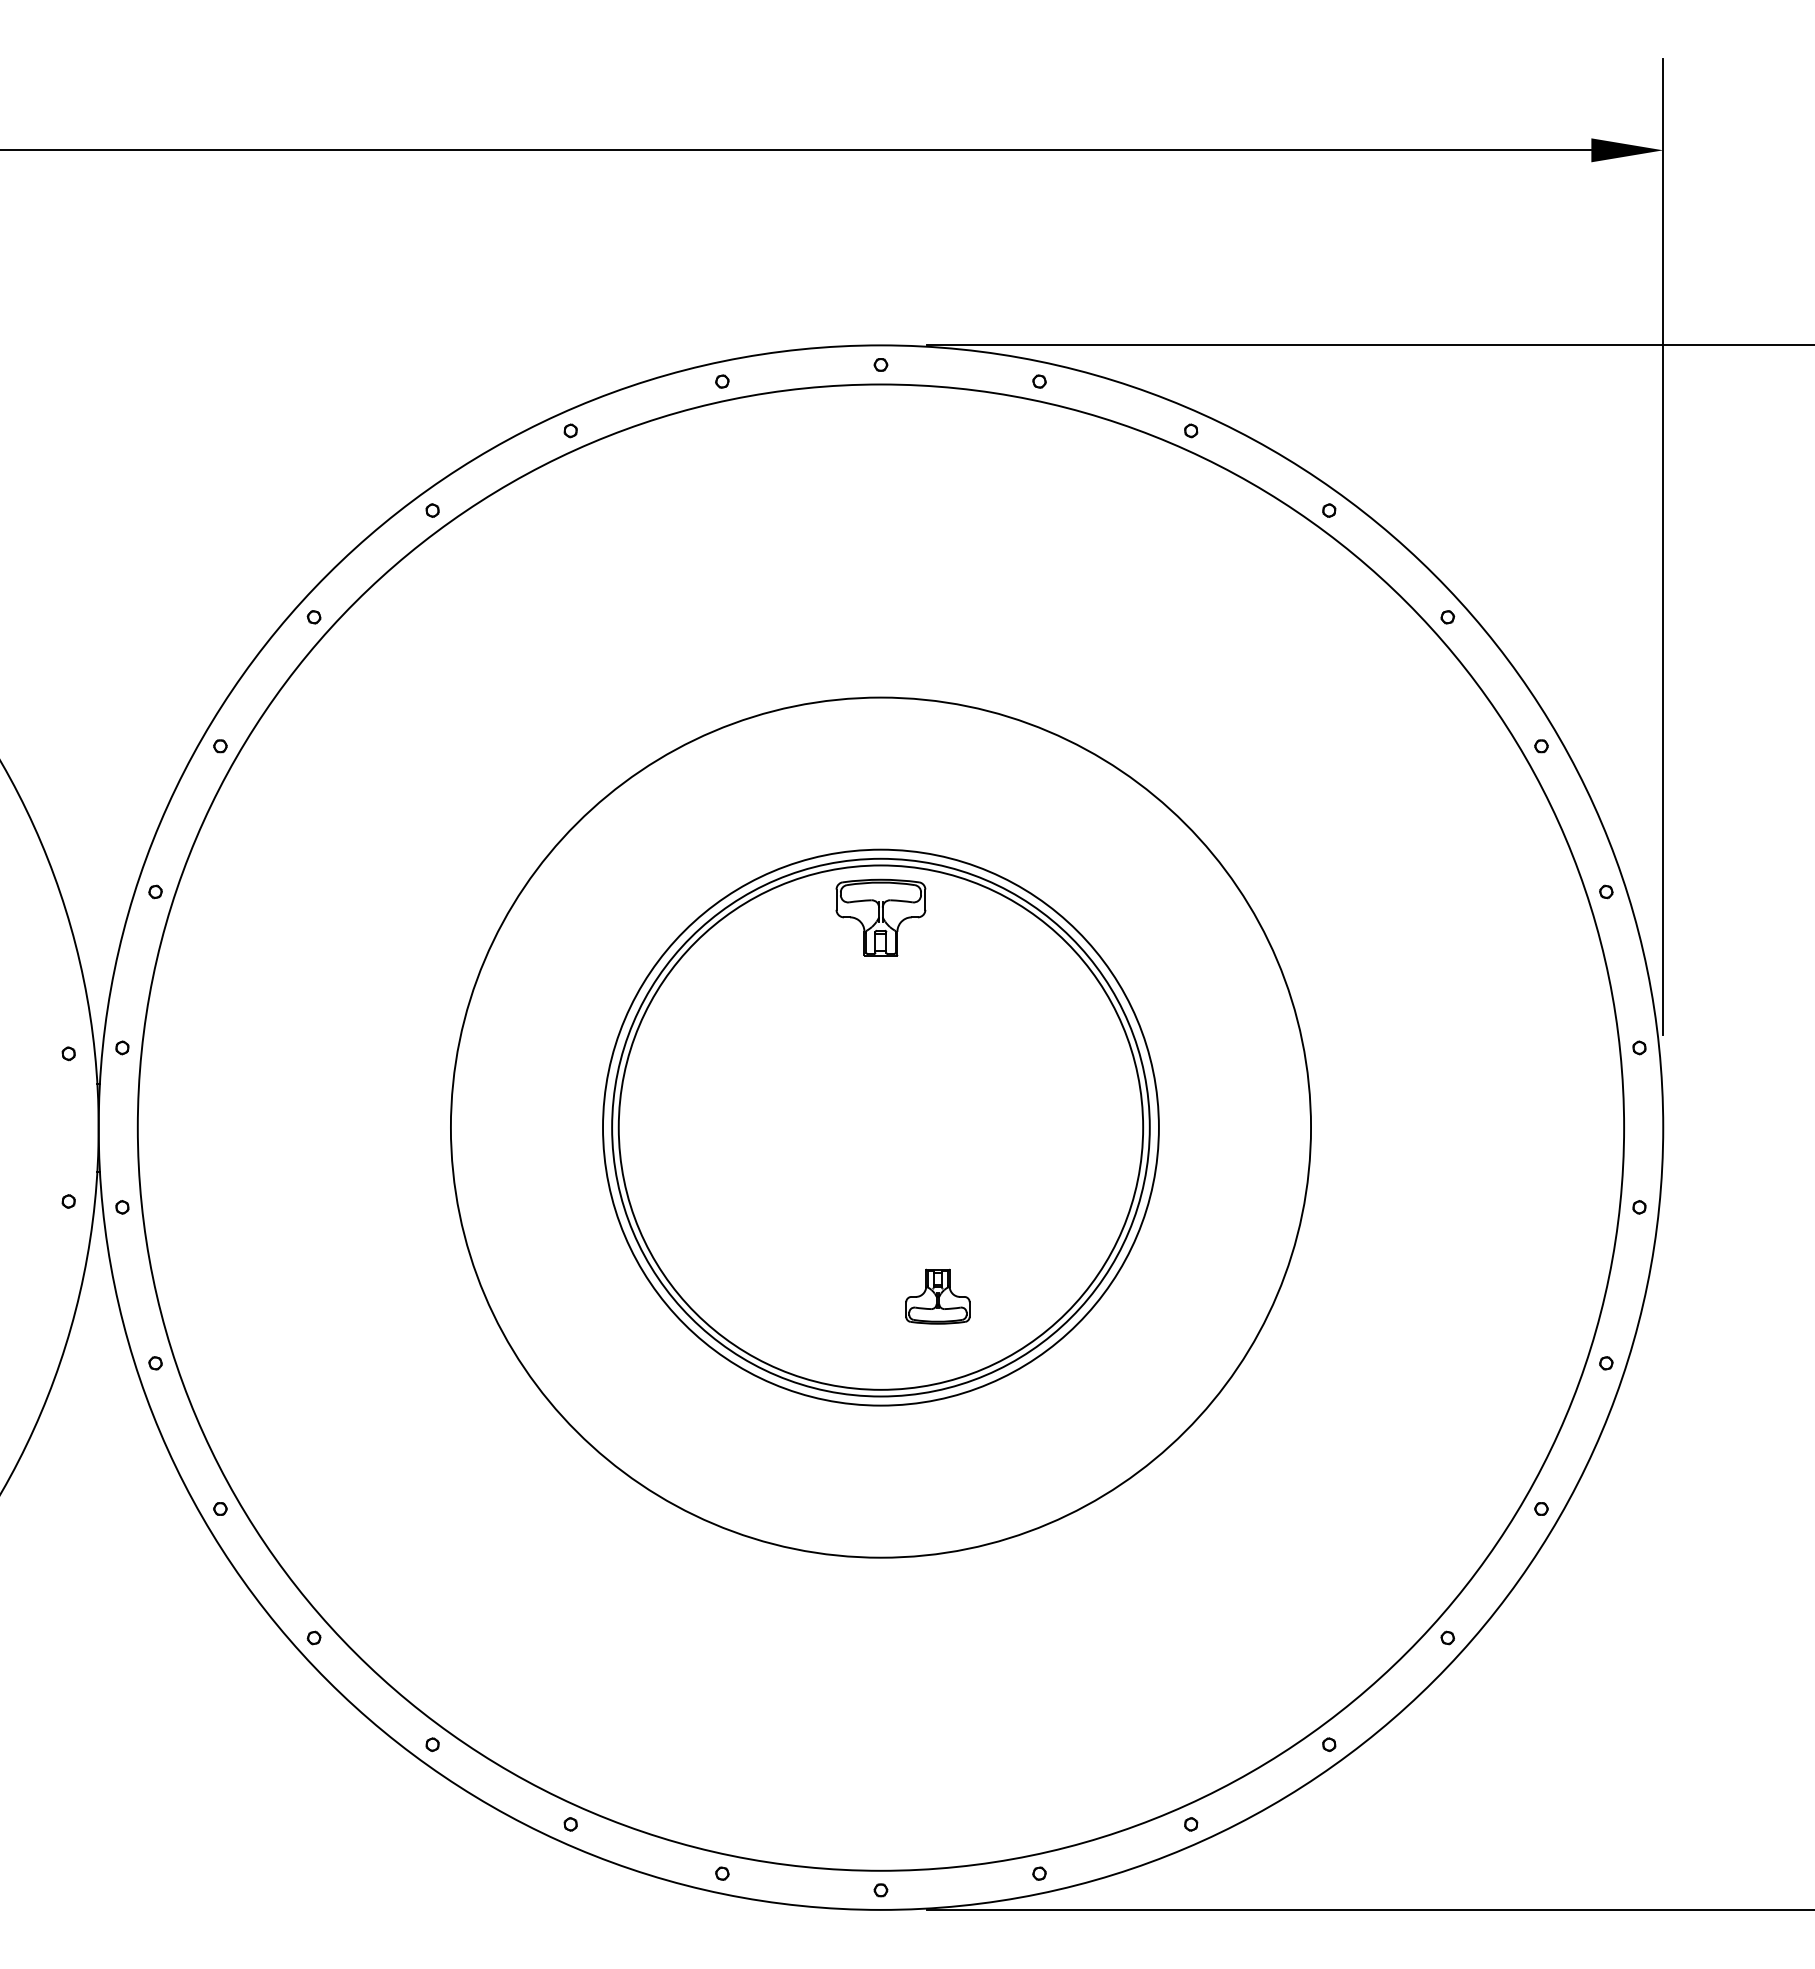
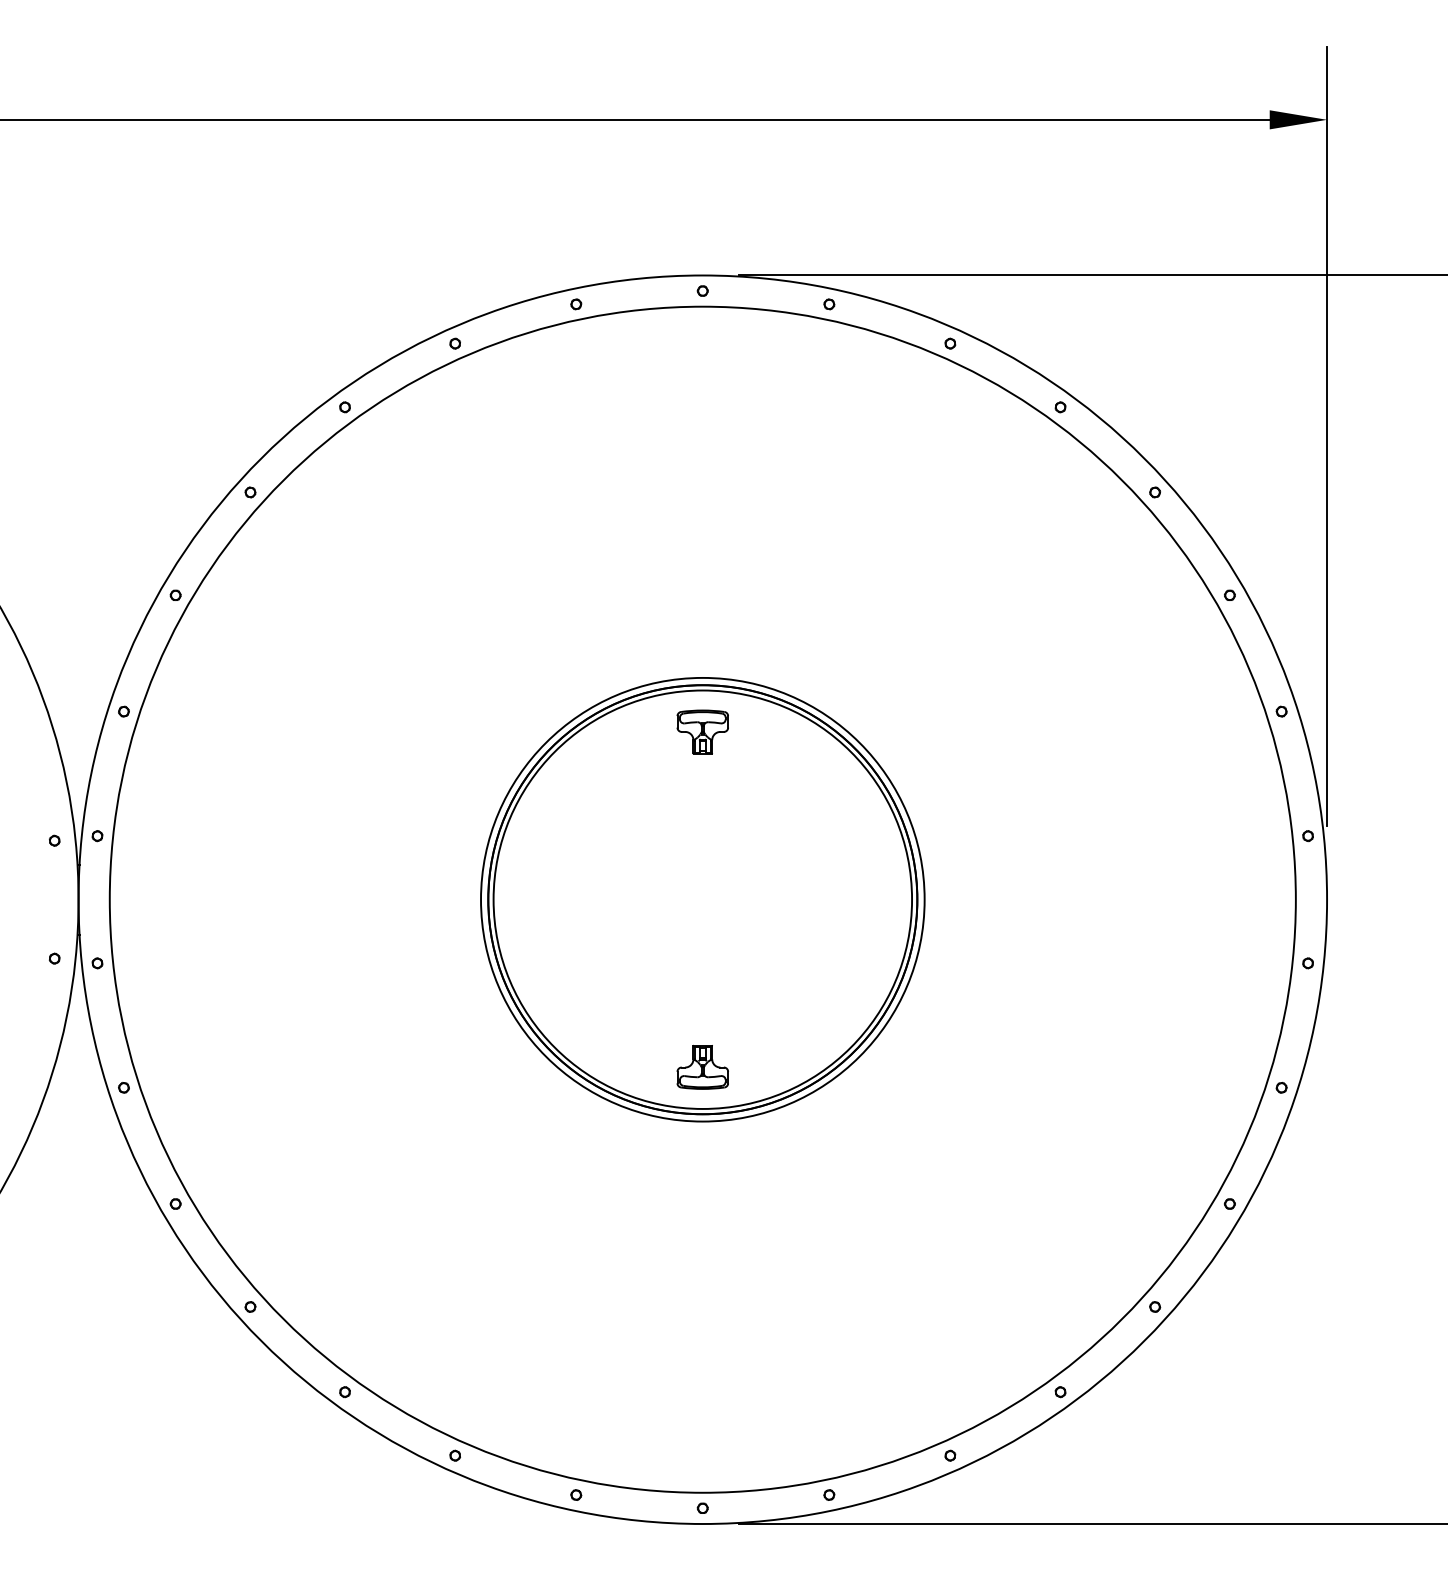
part: (880, 917) -> (702, 732), size x0.71
circle: (880, 1127) -> (702, 899), size x0.62
part: (937, 1296) -> (702, 1067), moved

